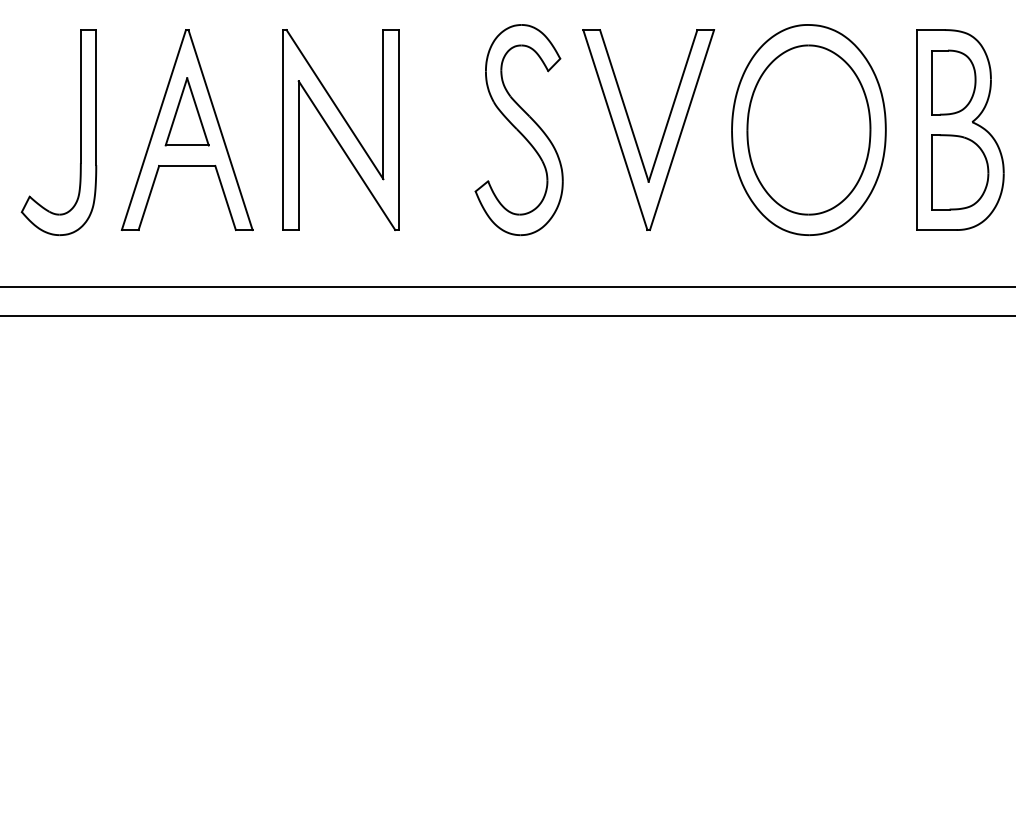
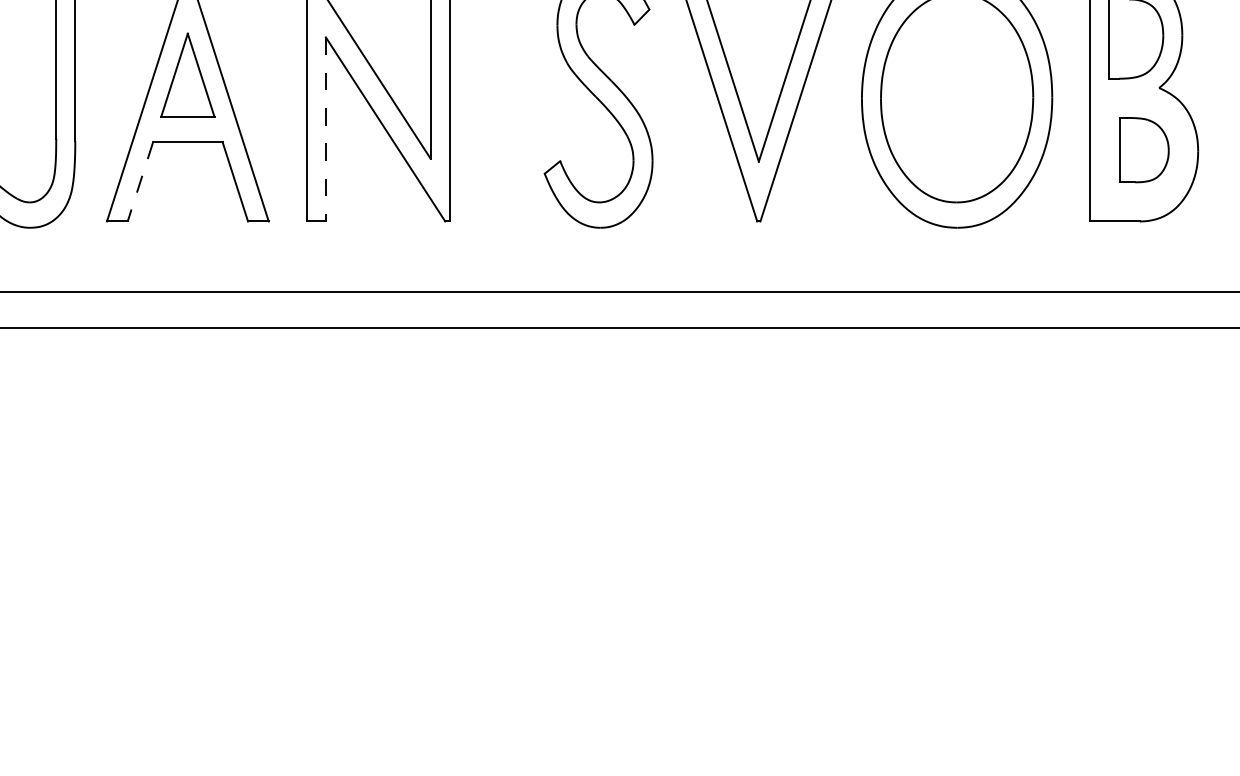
line: (298, 156) -> (325, 130), solid -> dashed
part: (960, 172) -> (1144, 150), size x0.7
line: (148, 198) -> (139, 182), solid -> dashed

